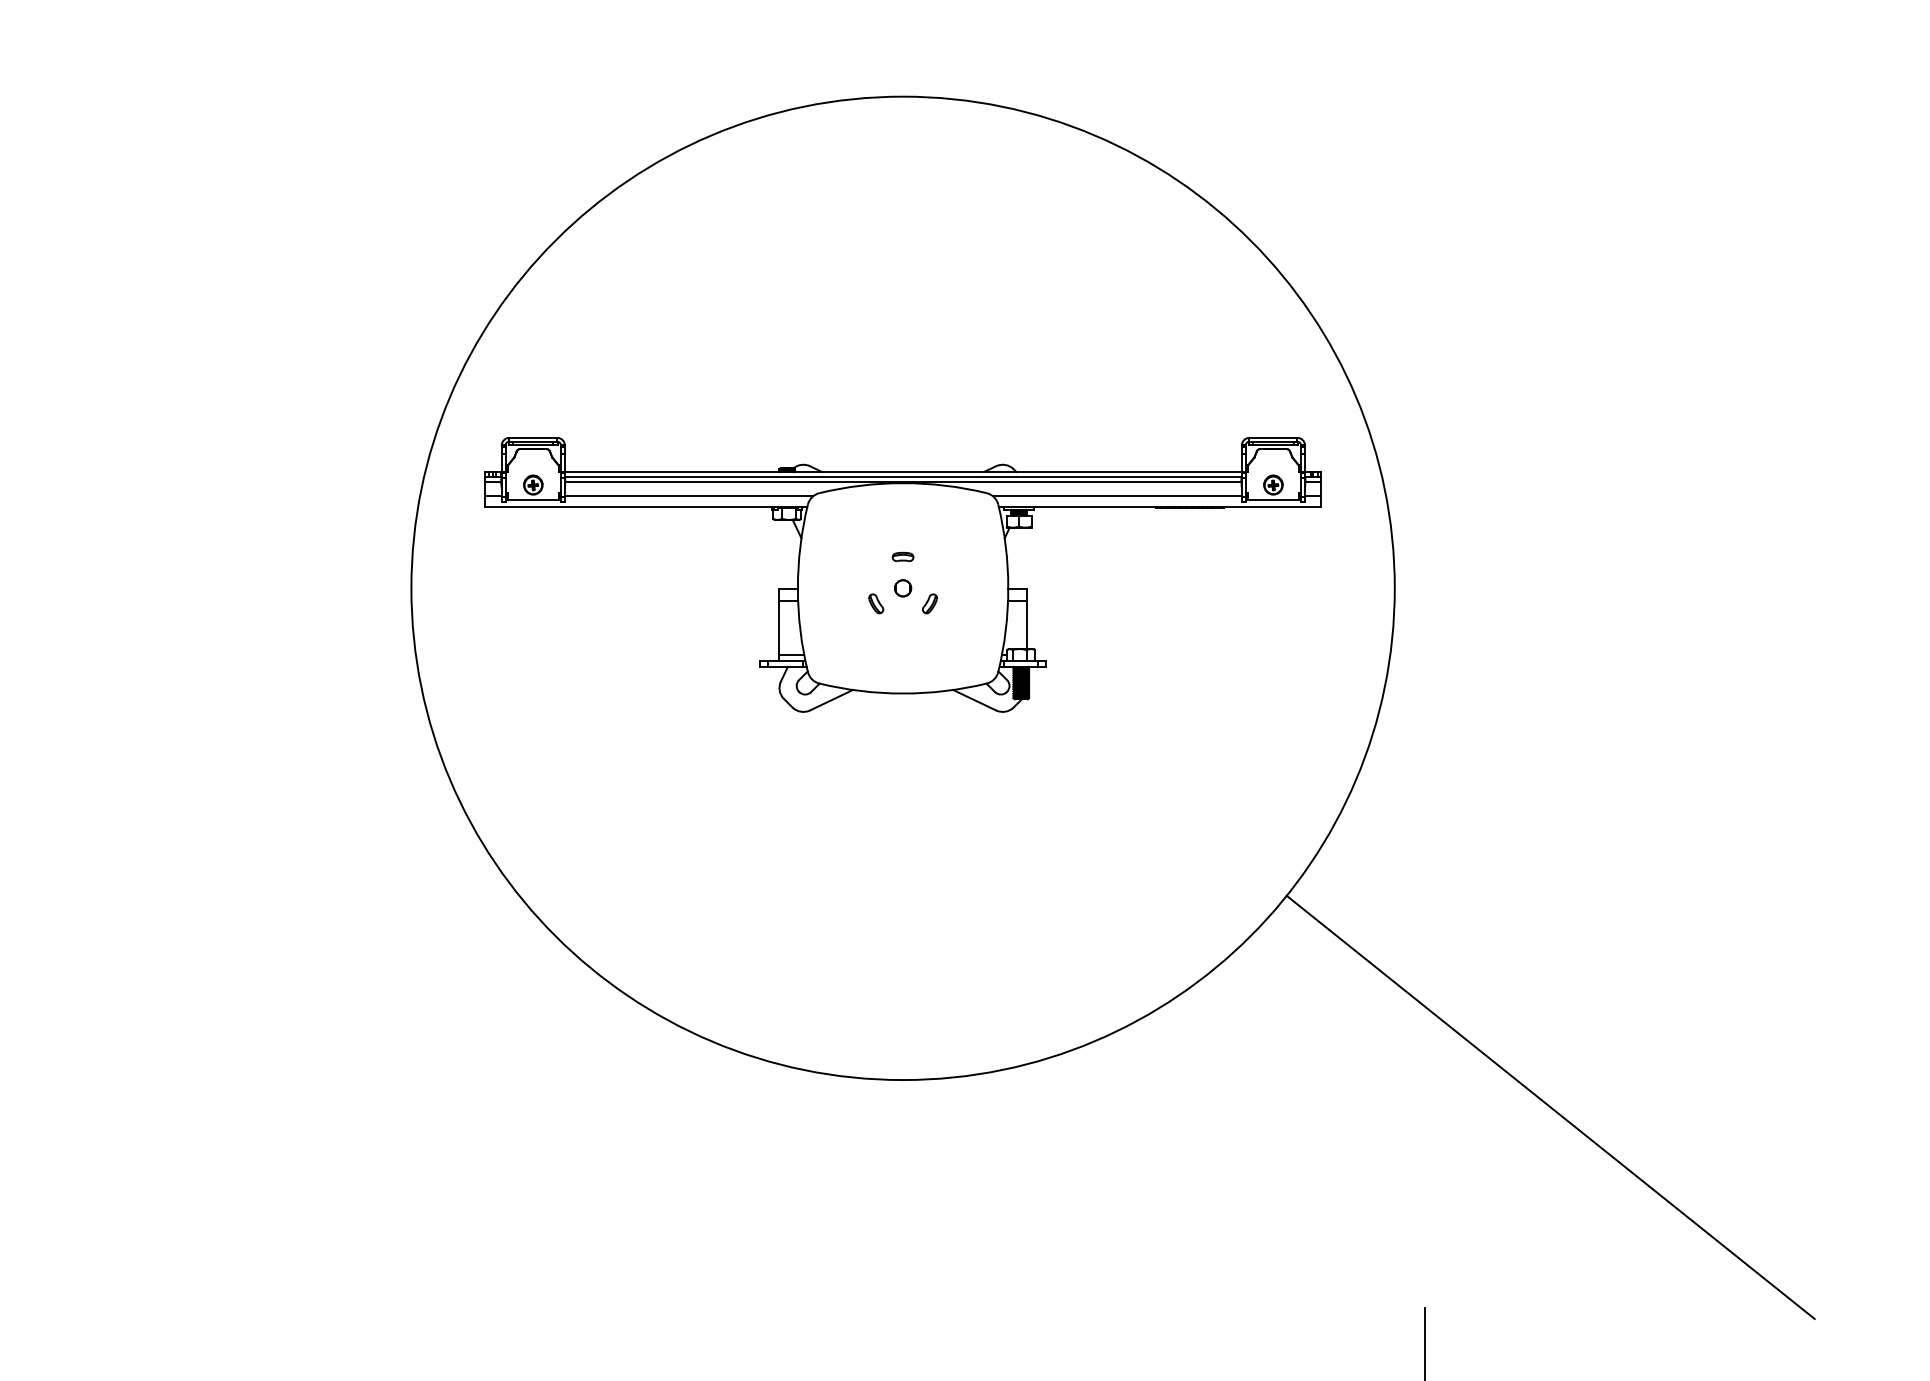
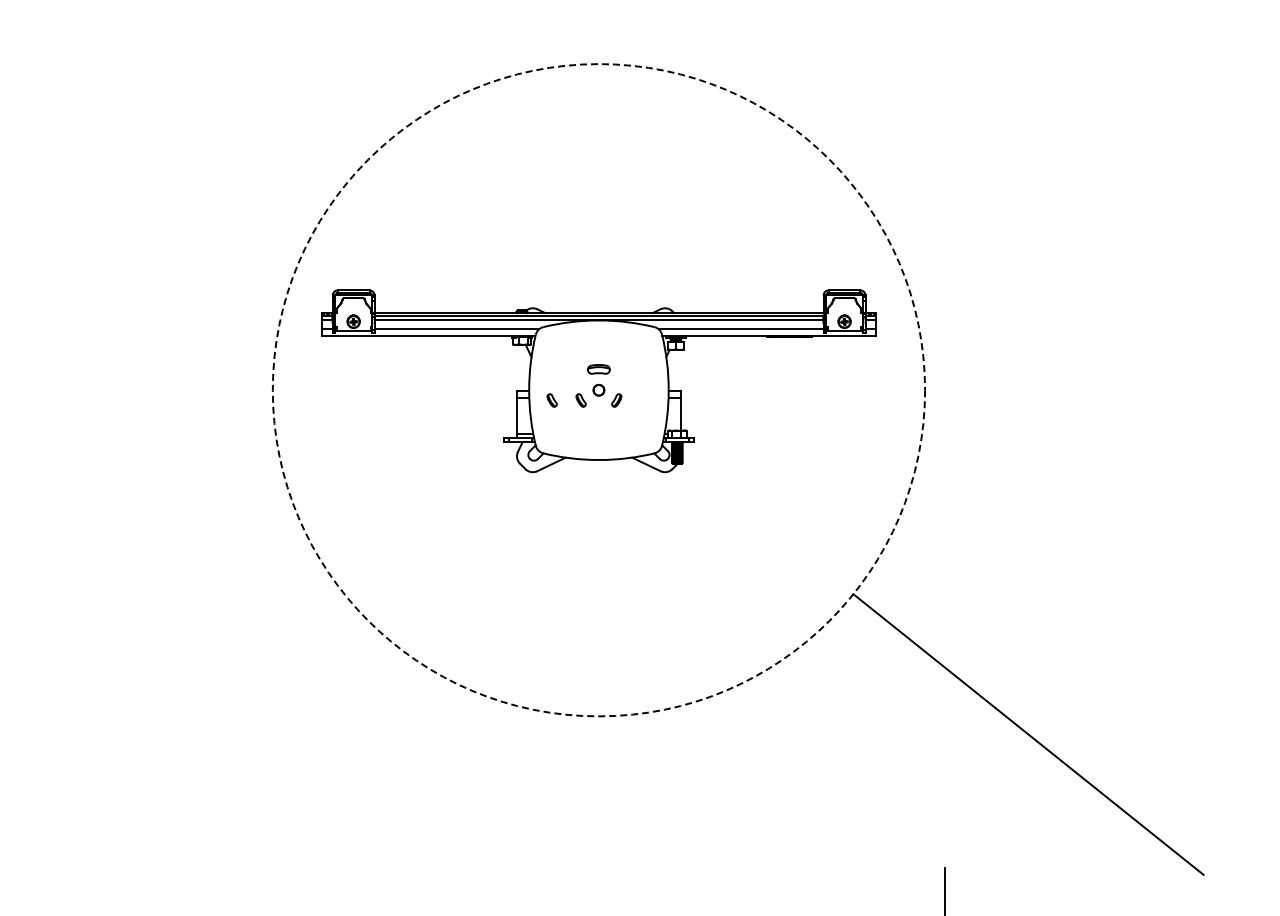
part: (902, 557) -> (598, 369), size x1.6
circle: (902, 588) -> (598, 390), solid -> dashed
part: (831, 603) -> (551, 400), added

